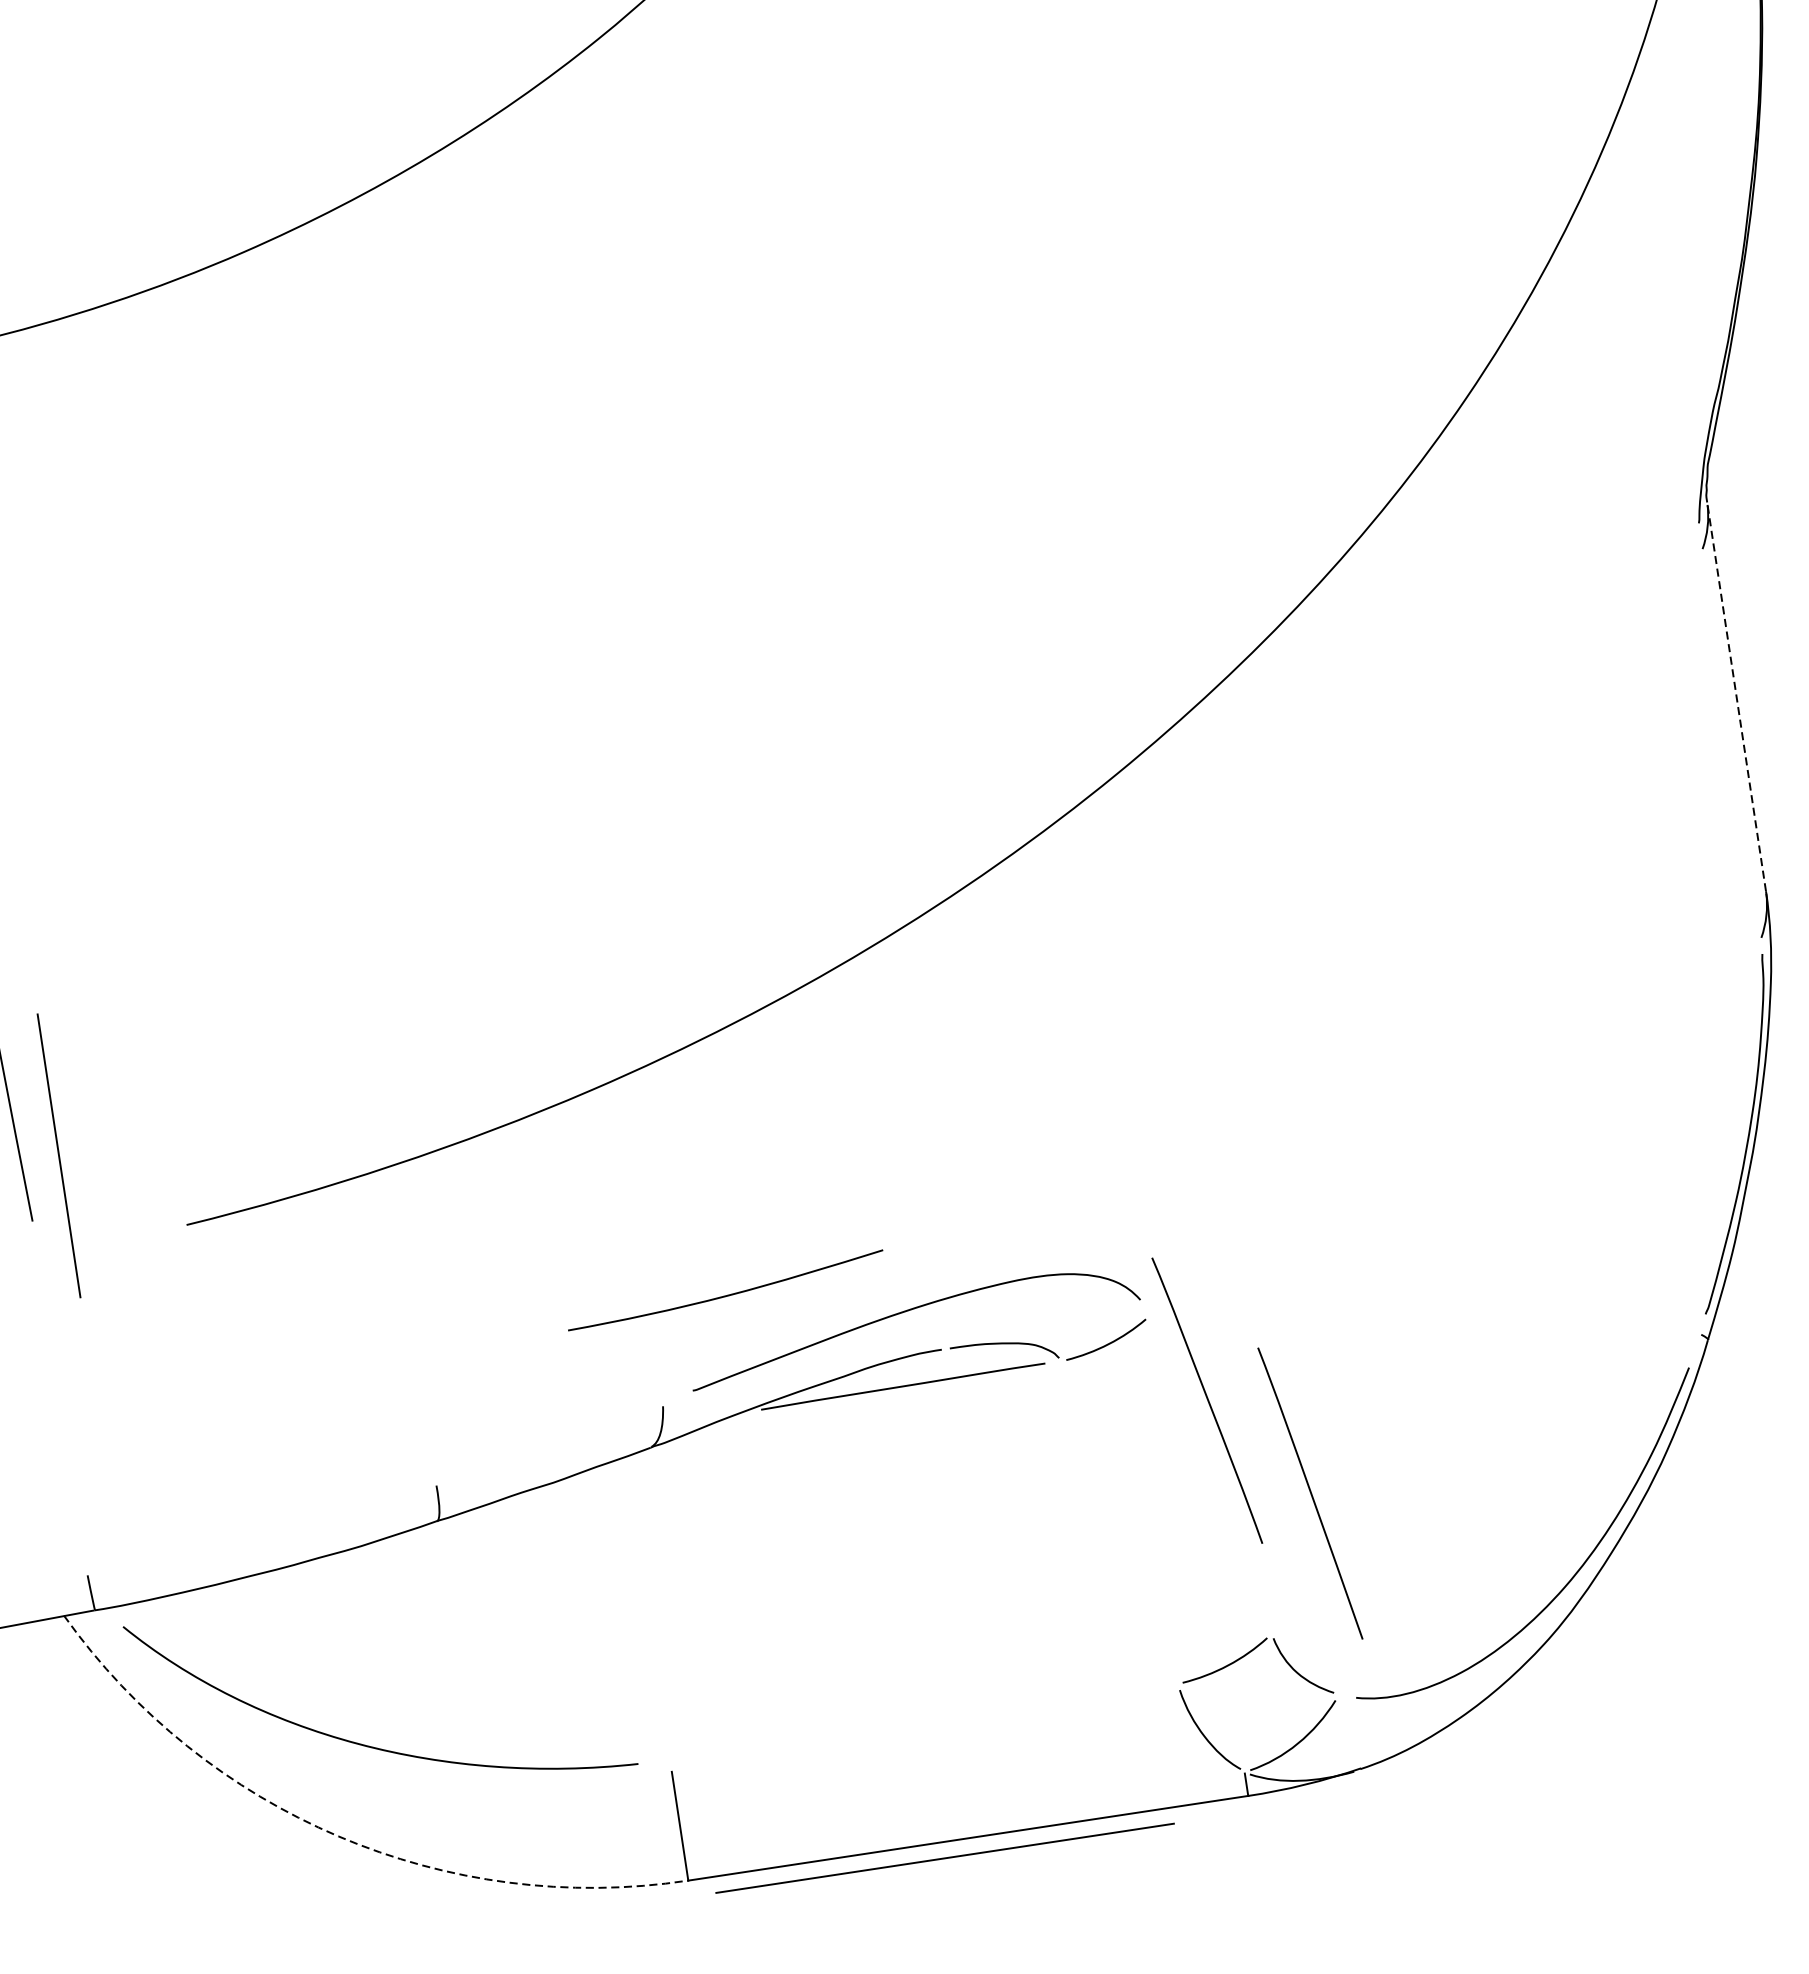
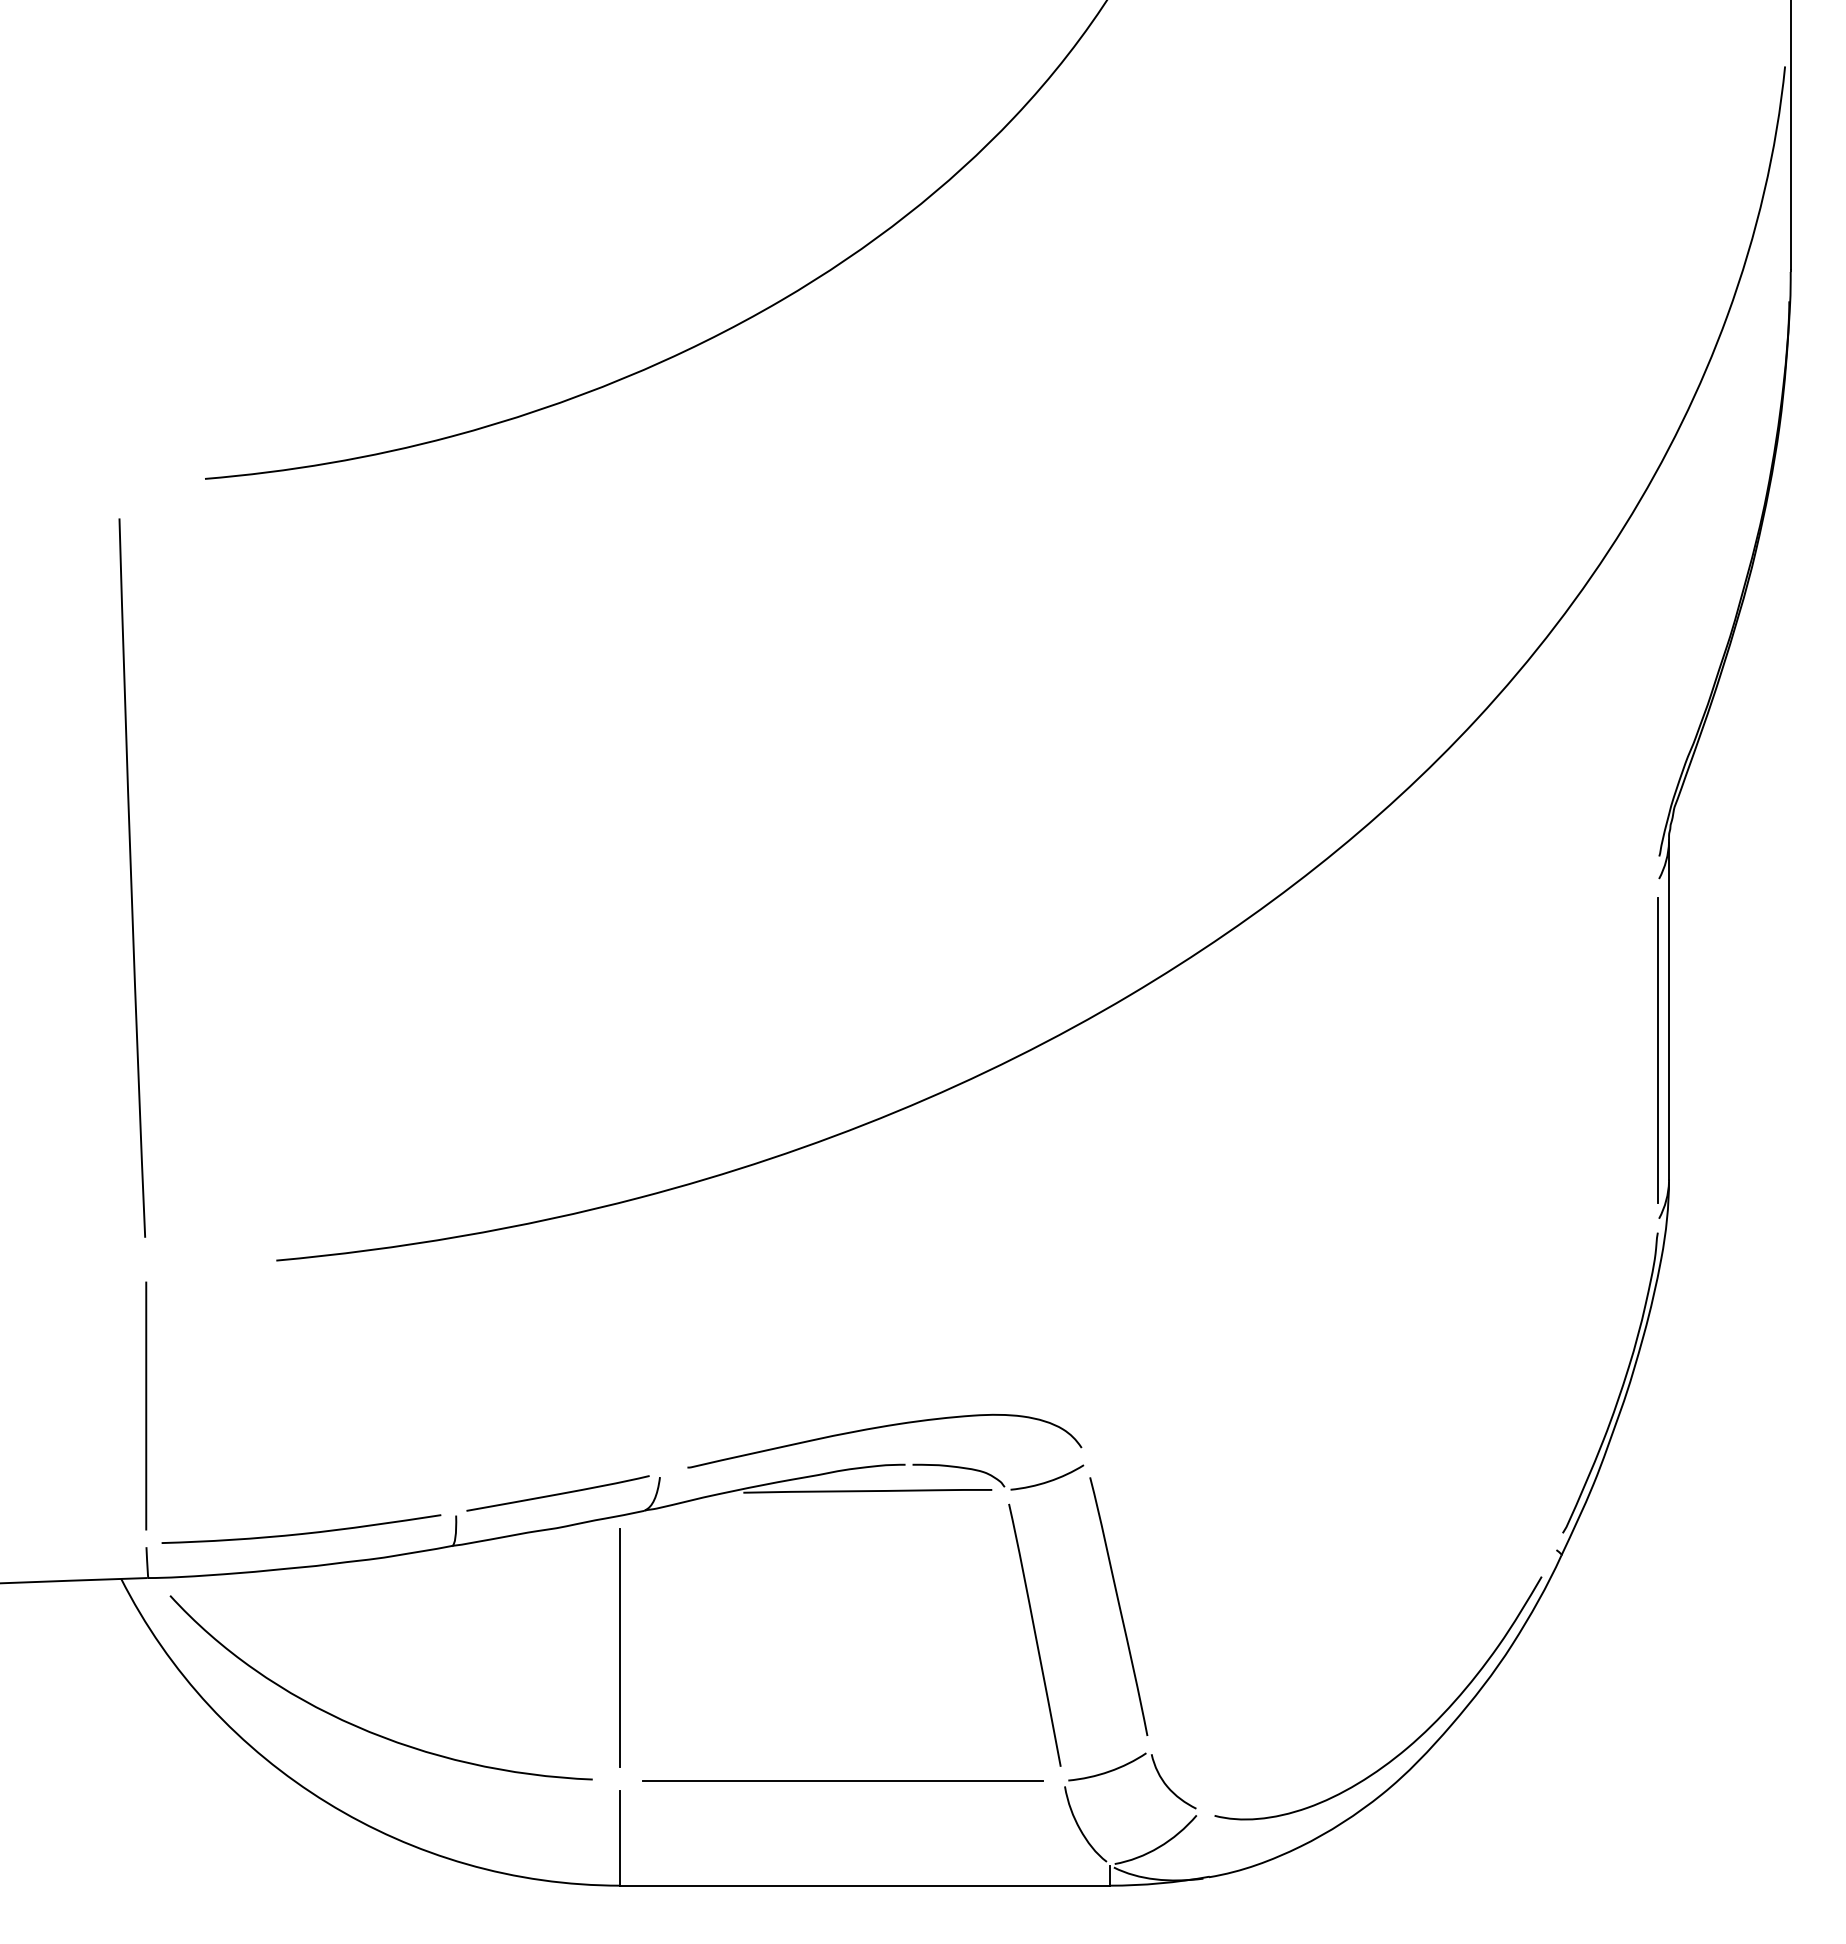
line: (1737, 696) -> (1669, 1009), dashed -> solid
line: (1730, 745) -> (1657, 1050), added
line: (59, 1155) -> (146, 1405), moved
curve: (729, 1293) -> (304, 1532), moved
line: (1206, 1400) -> (1118, 1606), moved
curve: (548, 1442) -> (557, 1493), added
curve: (1309, 1492) -> (1034, 1634), moved
line: (647, 1608) -> (620, 1647), added
arc: (338, 1836) -> (327, 1802), dashed -> solid
line: (944, 1857) -> (842, 1780), moved

